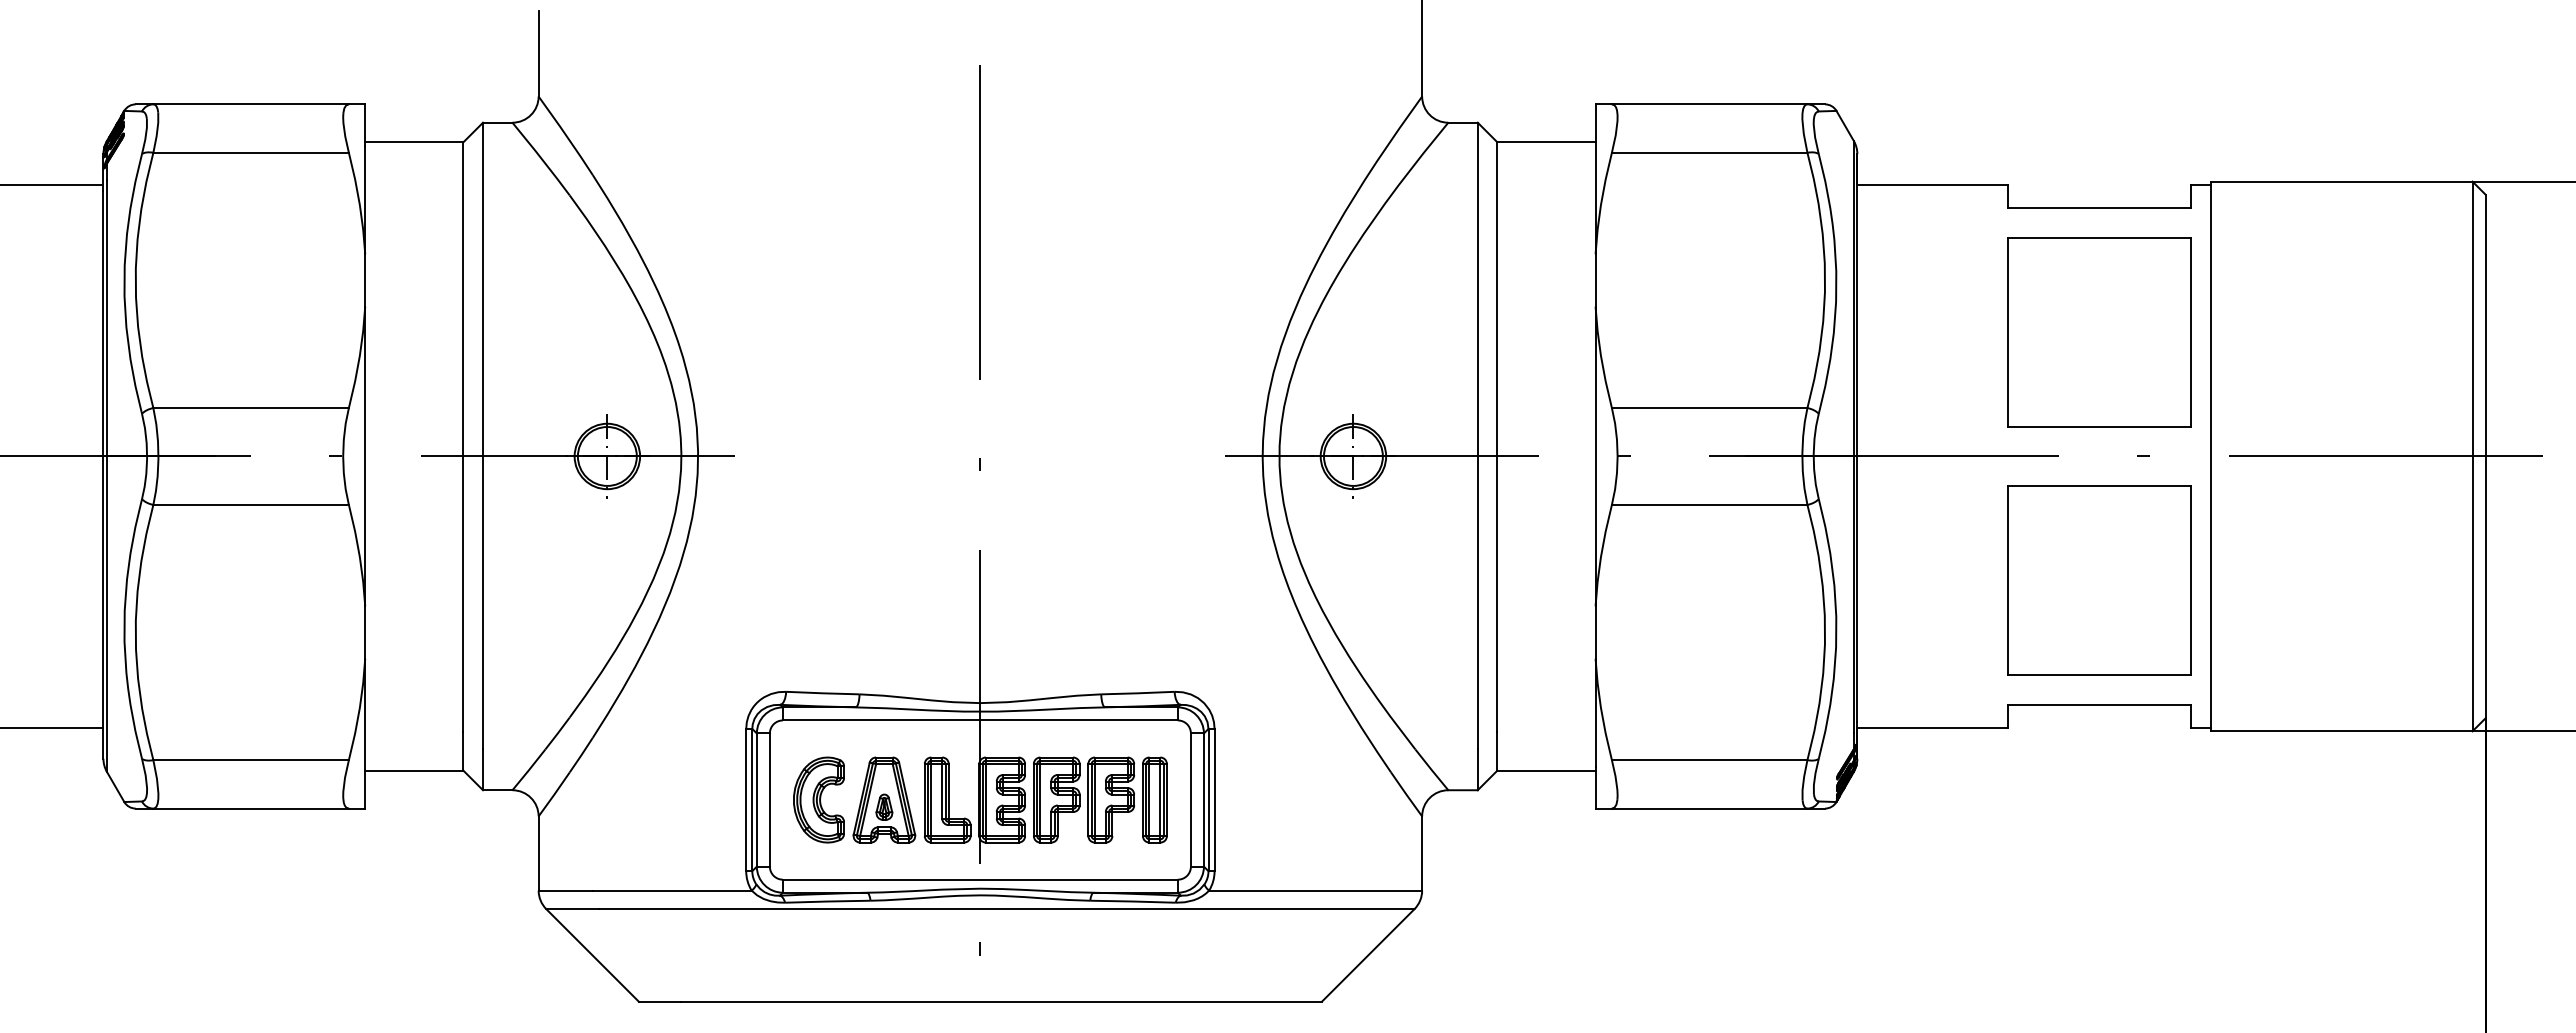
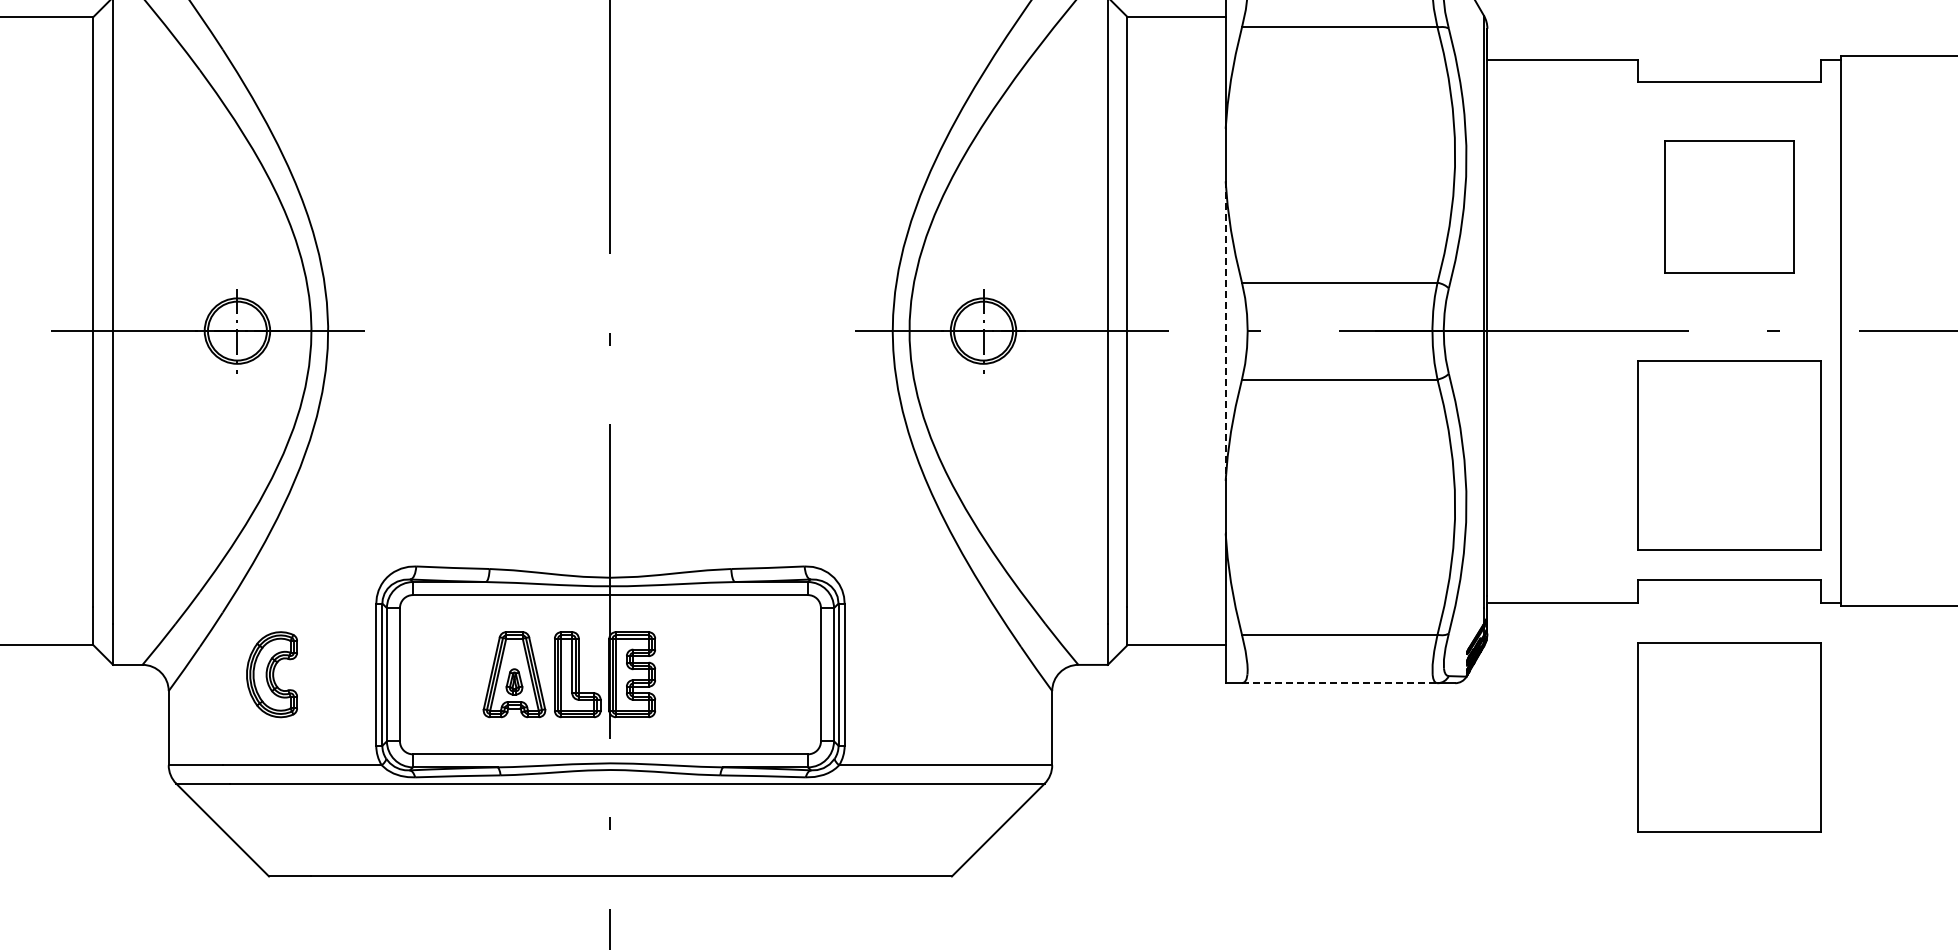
part: (2099, 332) -> (1729, 207), size x0.7
line: (1595, 456) -> (1225, 331), solid -> dashed
part: (818, 799) -> (271, 674), moved
part: (1100, 799) -> (730, 674), removed
line: (1709, 808) -> (1339, 683), solid -> dashed
part: (2099, 862) -> (1729, 737), added

